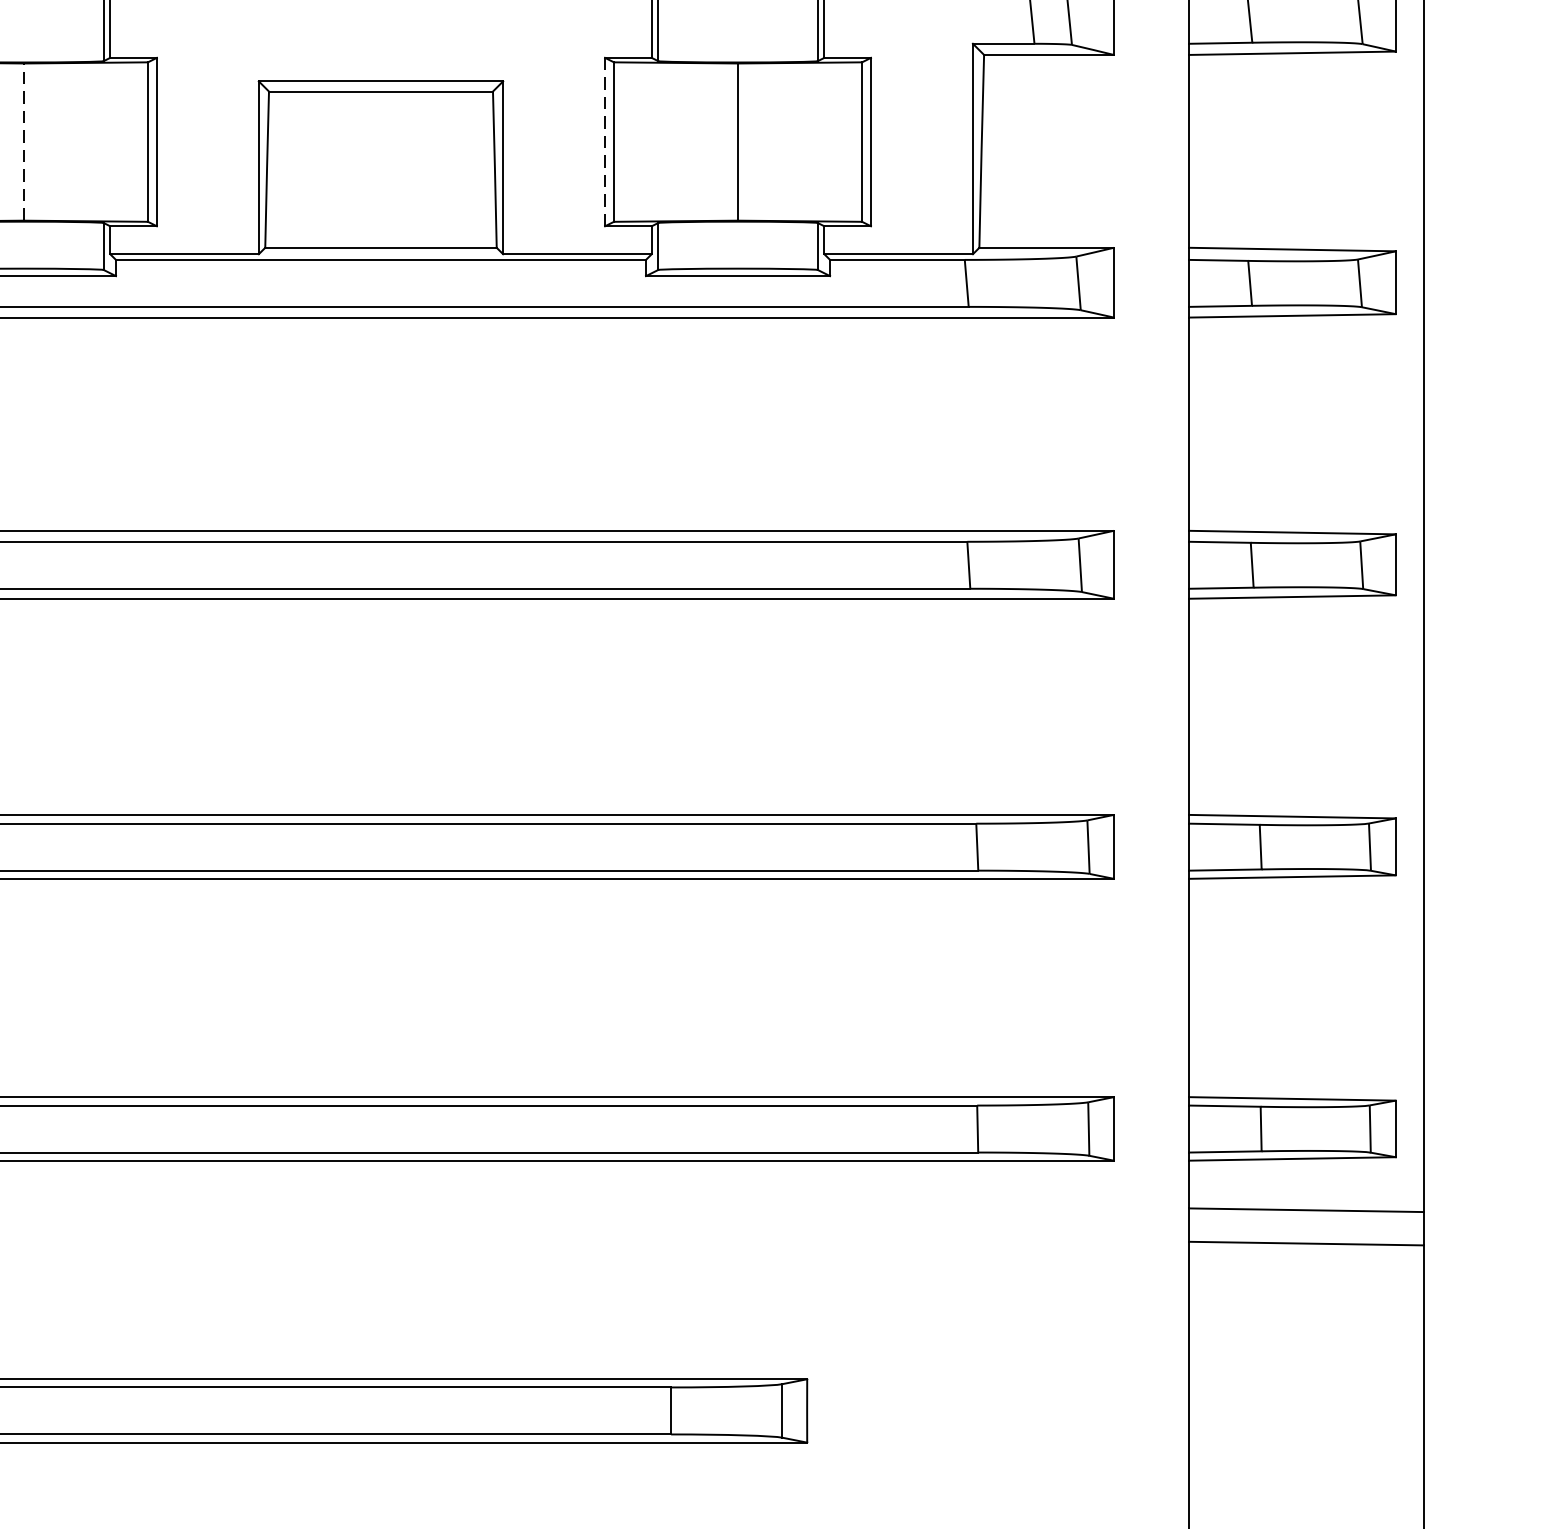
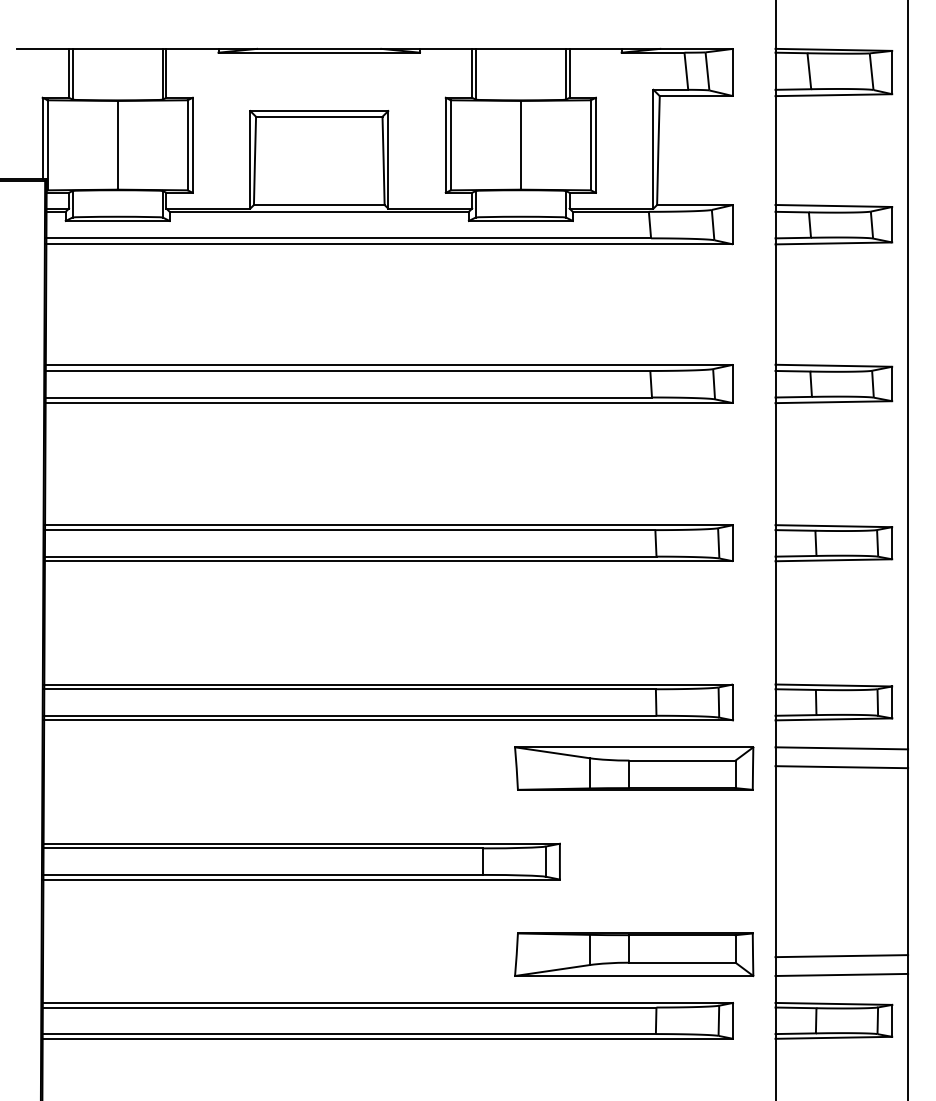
line: (23, 140) -> (117, 144), dashed -> solid
line: (604, 142) -> (445, 145), dashed -> solid
part: (939, 1245) -> (634, 768), added

